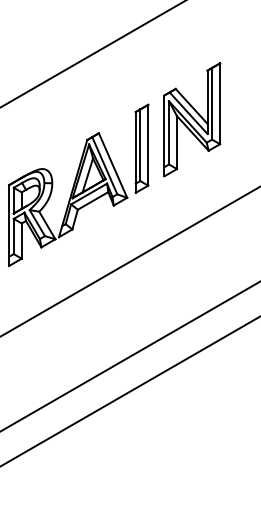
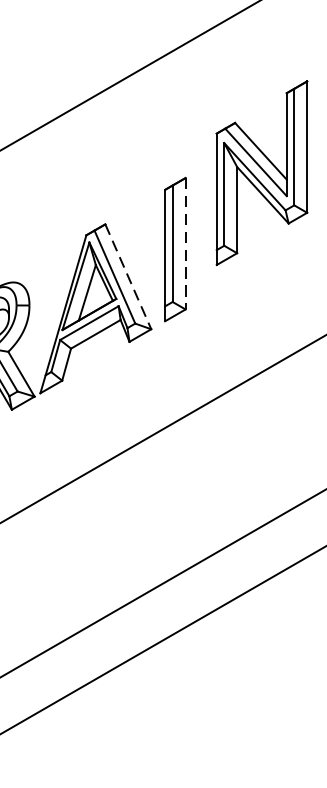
part: (192, 119) -> (262, 172), moved
line: (148, 145) -> (185, 244), solid -> dashed
line: (113, 166) -> (129, 278), solid -> dashed

